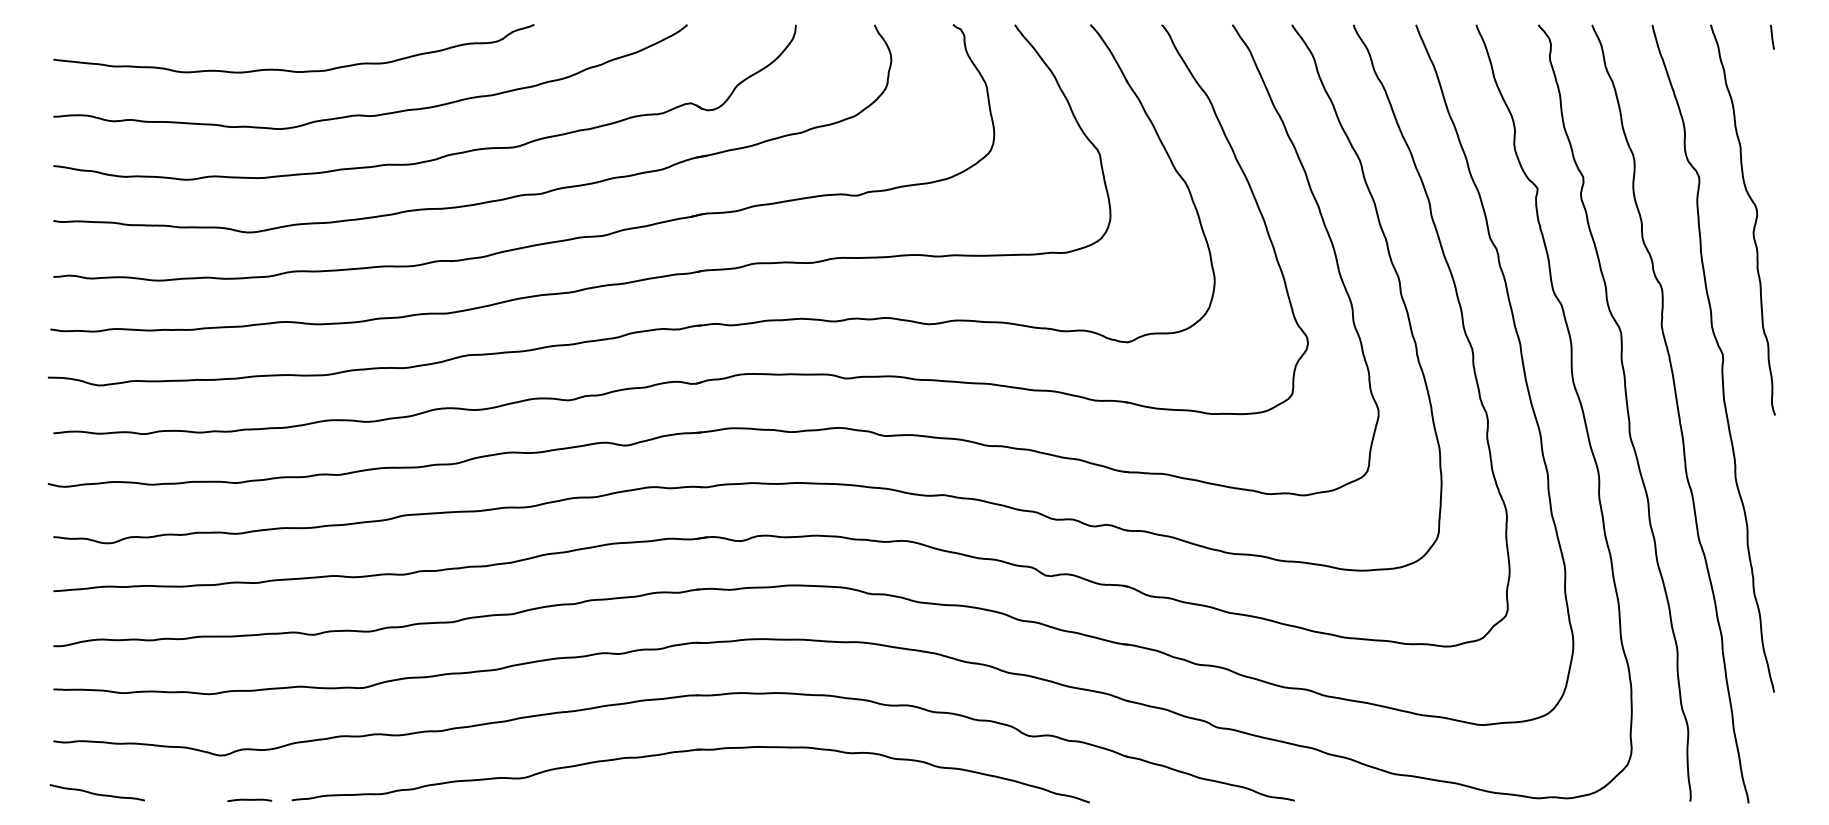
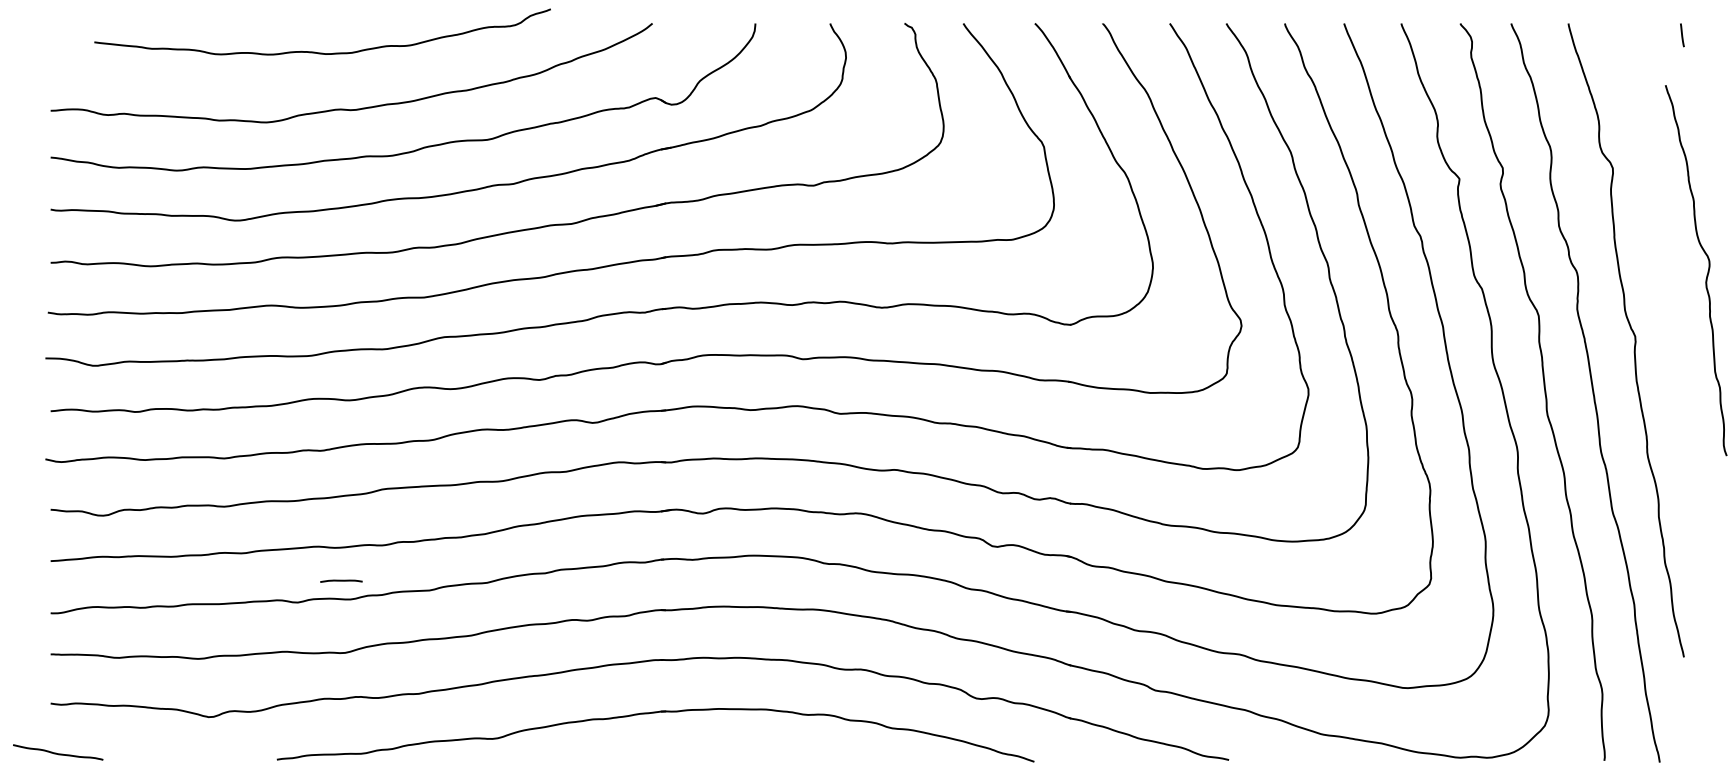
curve: (287, 69) -> (316, 51), moved
curve: (1754, 222) -> (1707, 272), moved
curve: (96, 793) -> (57, 753), moved
curve: (249, 800) -> (341, 581), moved

